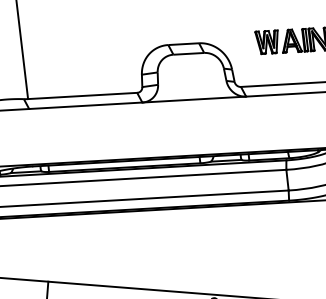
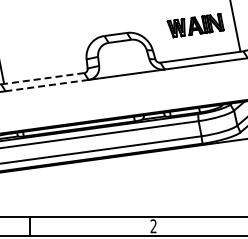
line: (81, 95) -> (43, 78), solid -> dashed
line: (86, 105) -> (47, 85), solid -> dashed

